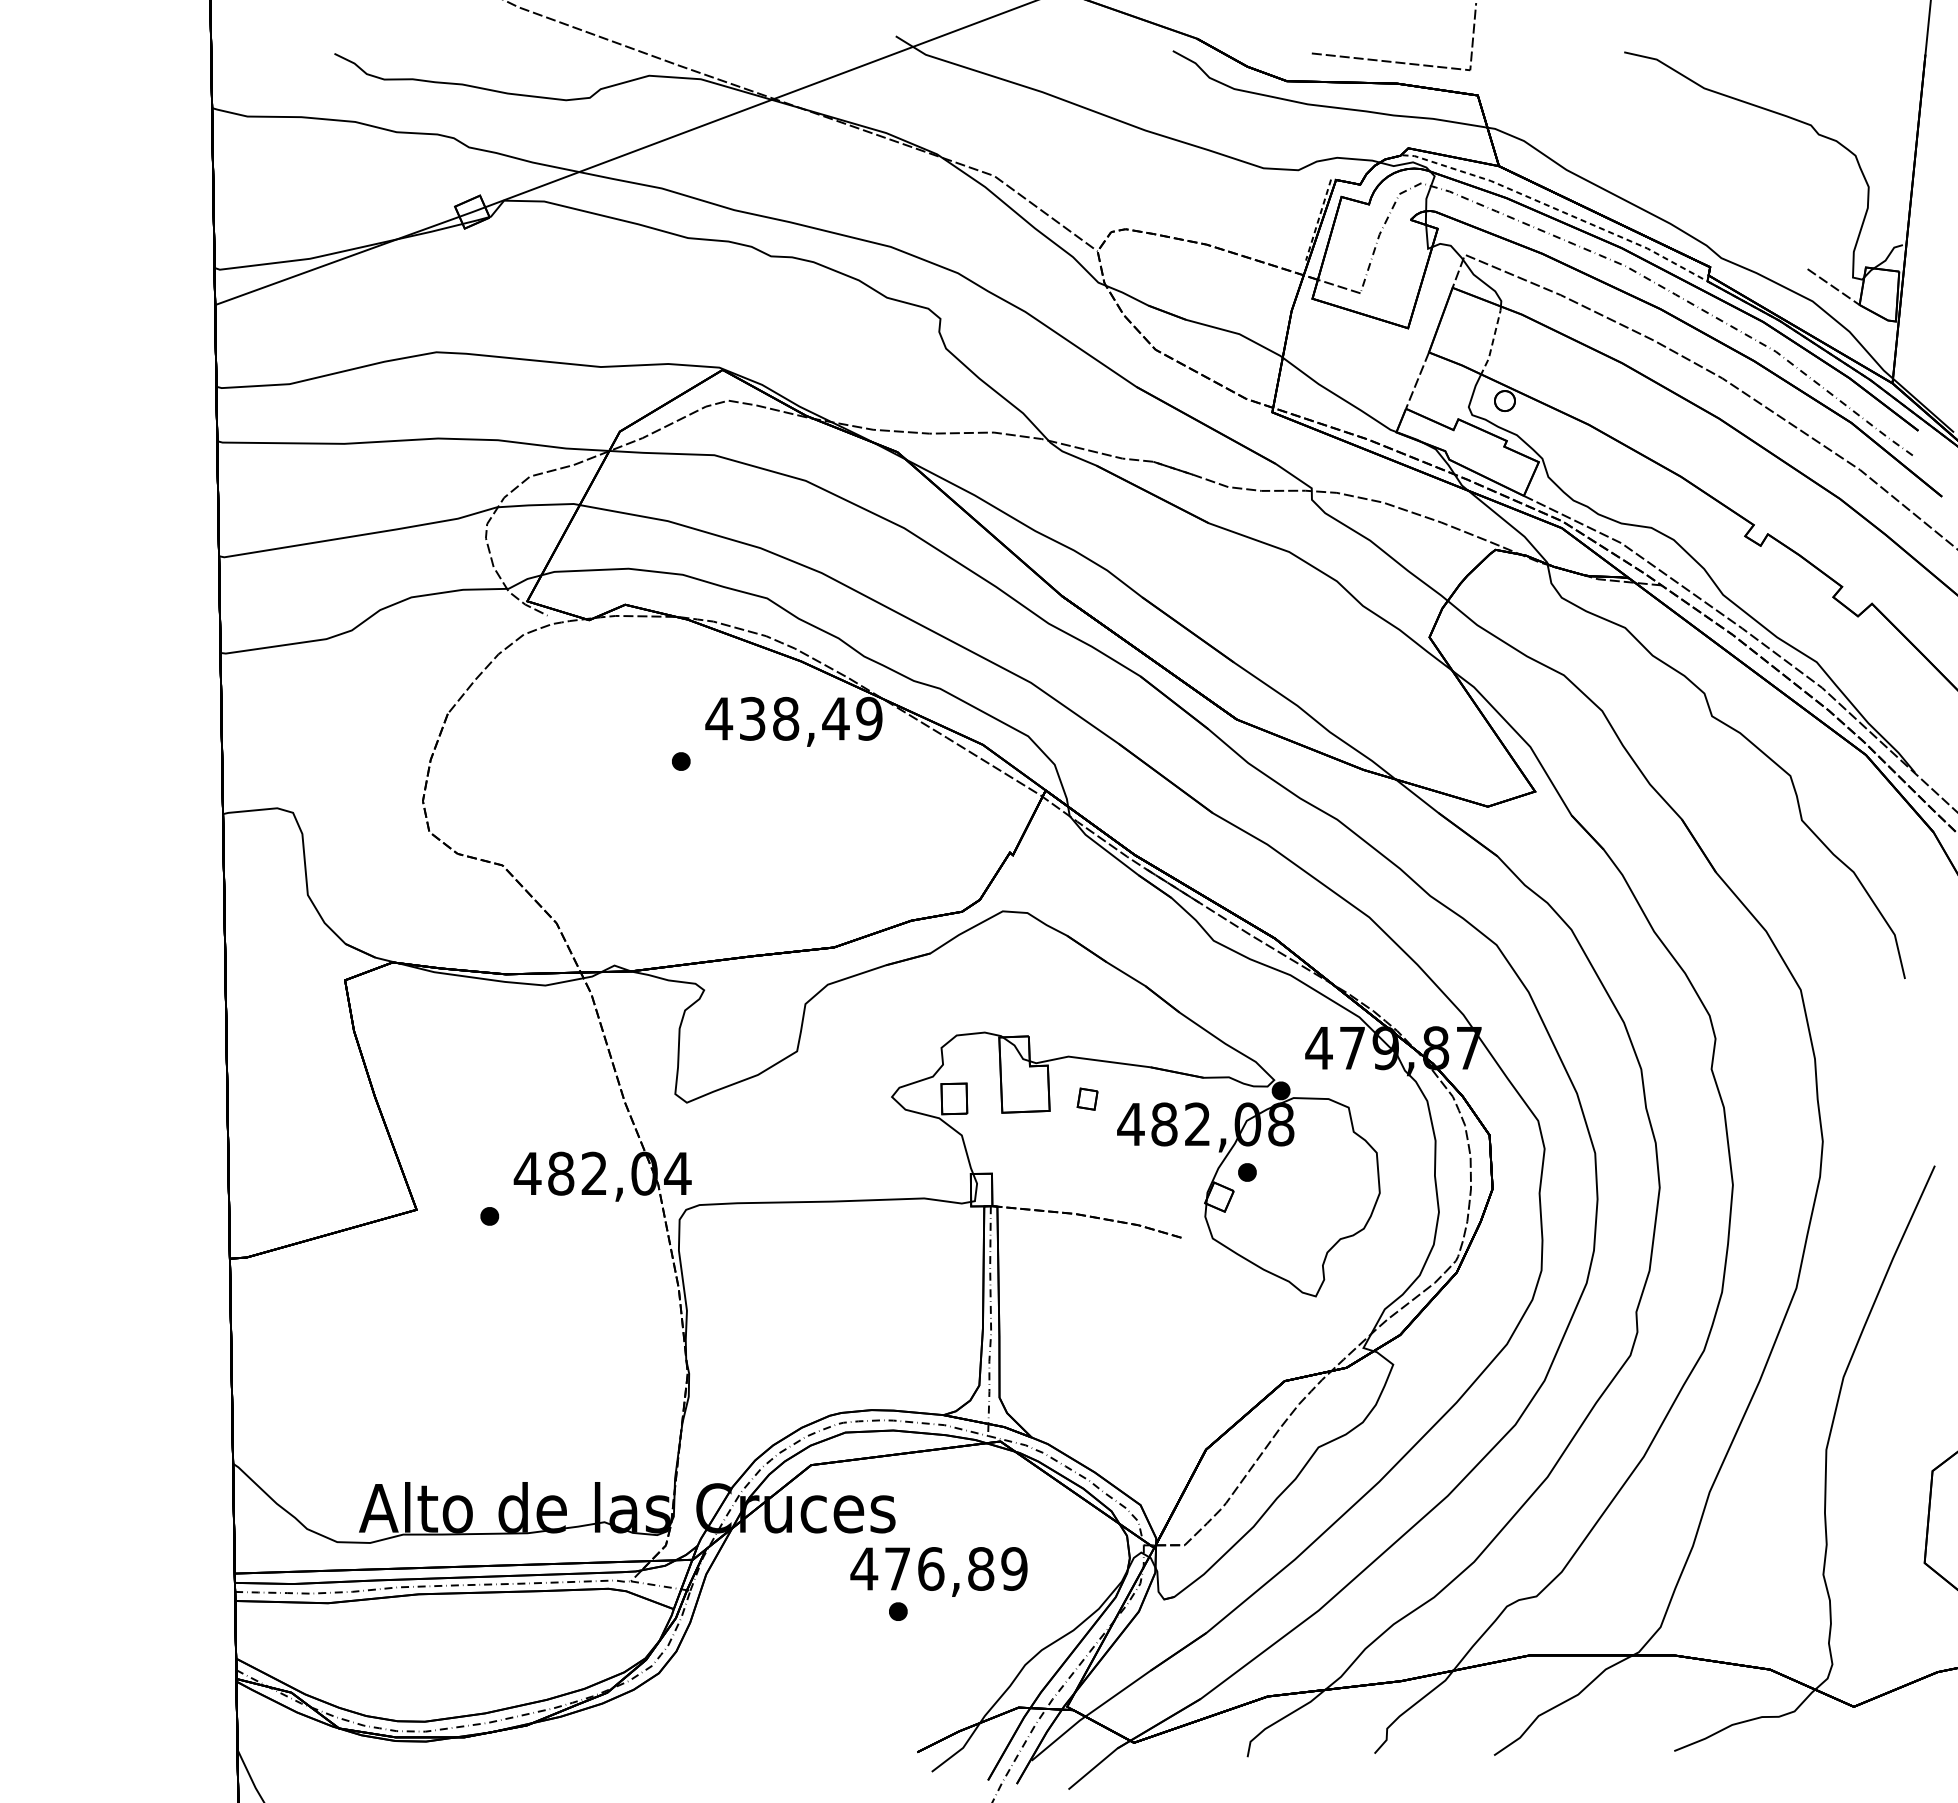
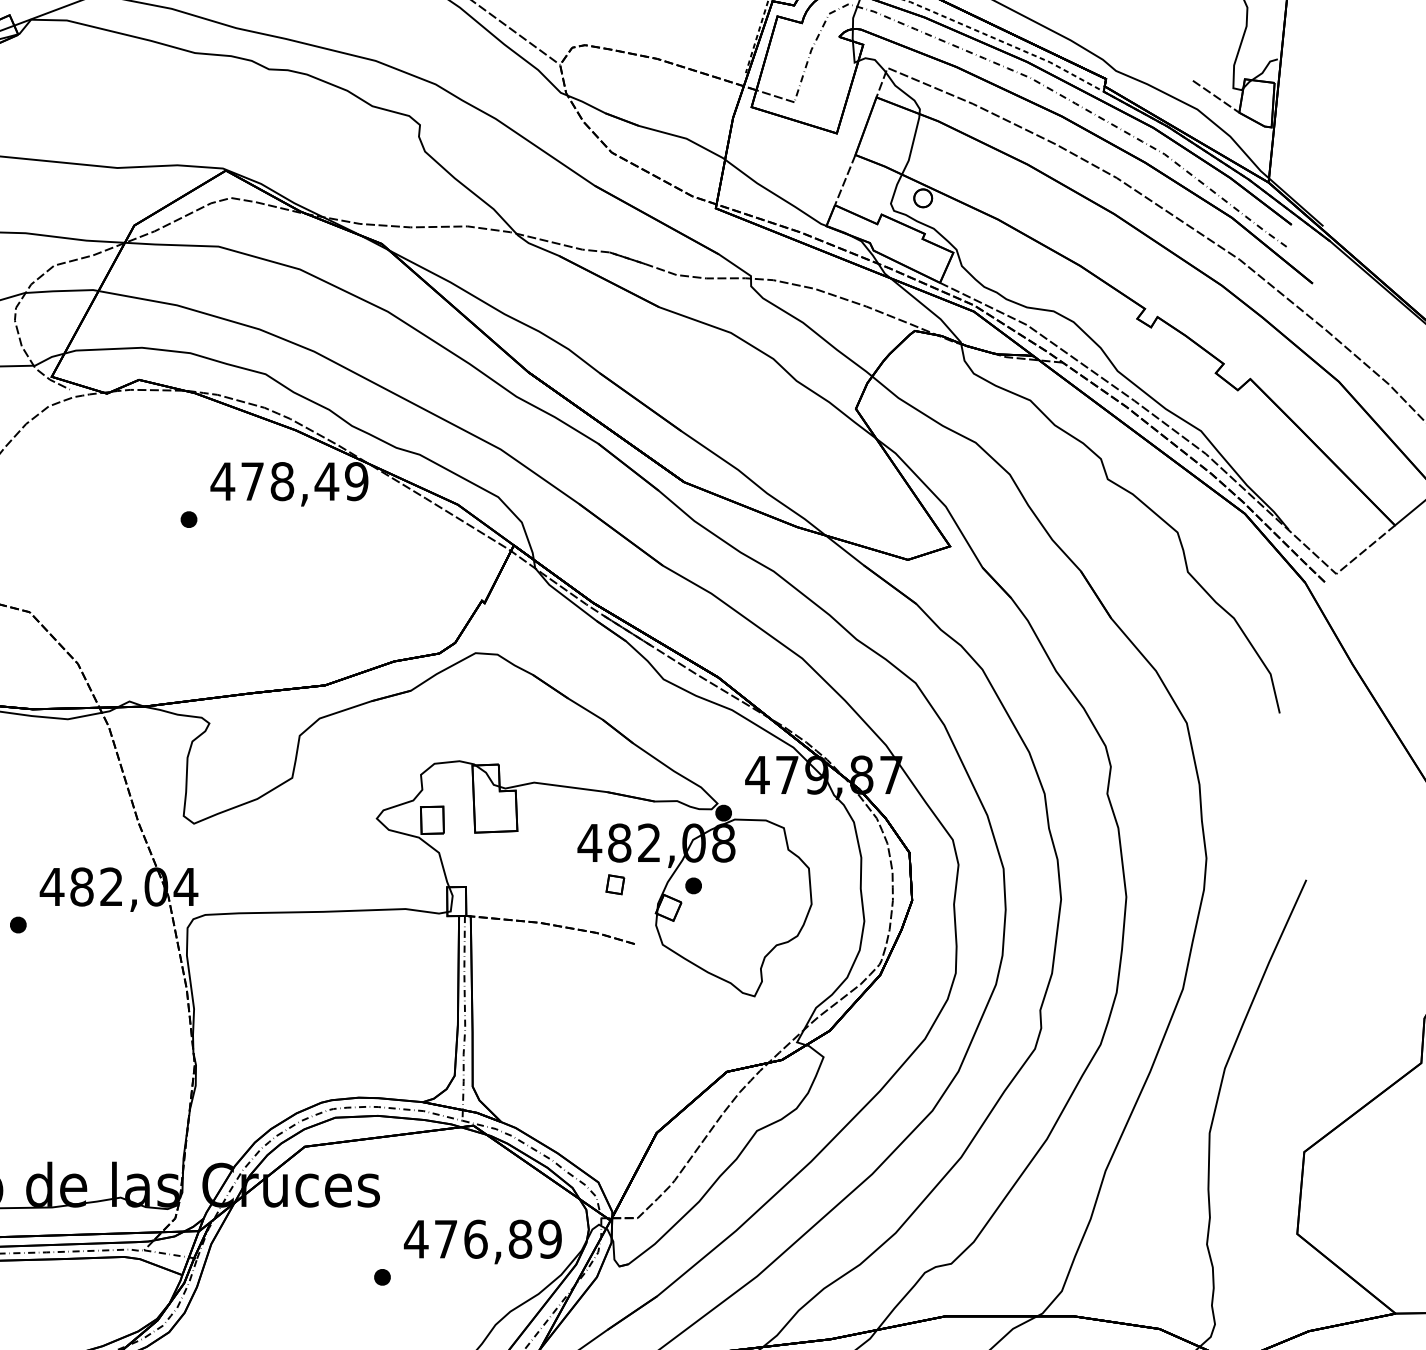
line: (1493, 341) -> (912, 145), dashed -> solid
text: (752, 718) -> (252, 481), 438,49 -> 478,49
part: (1087, 1098) -> (615, 884), moved
text: (938, 1571) -> (482, 1241), moved

